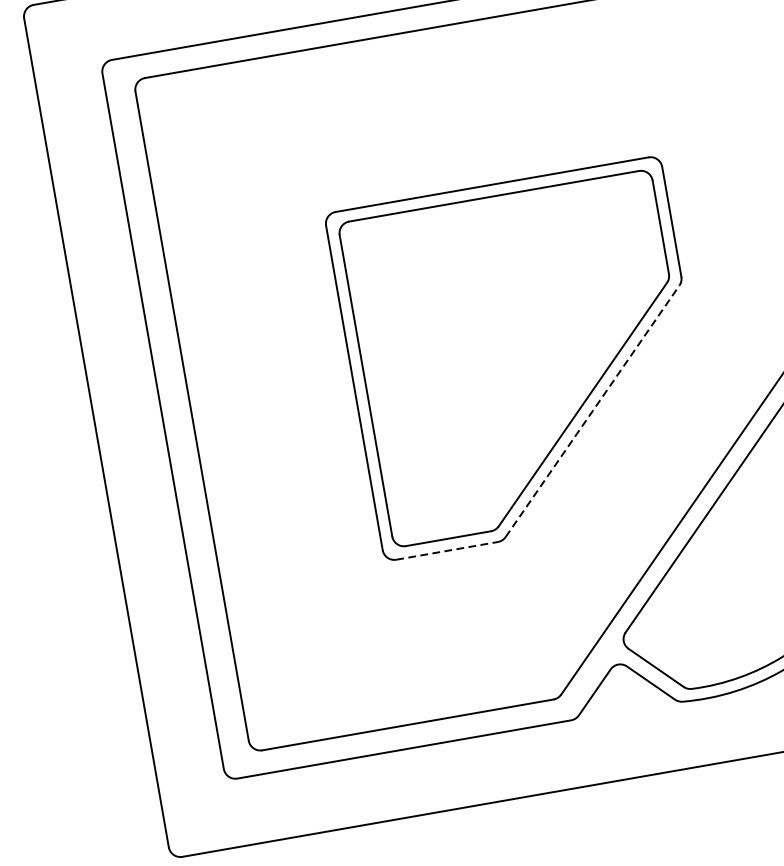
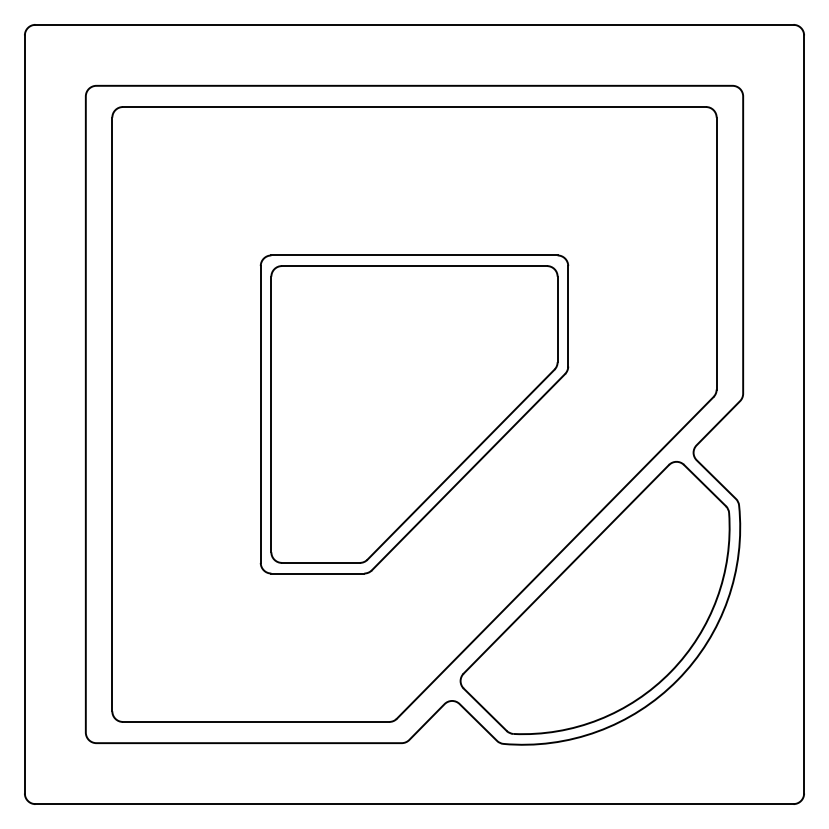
line: (592, 411) -> (468, 472), dashed -> solid
line: (447, 550) -> (318, 573), dashed -> solid

